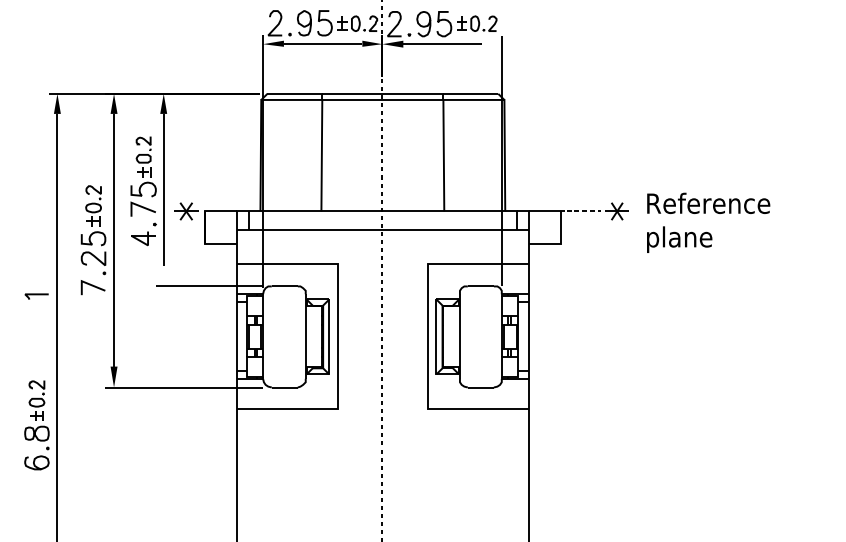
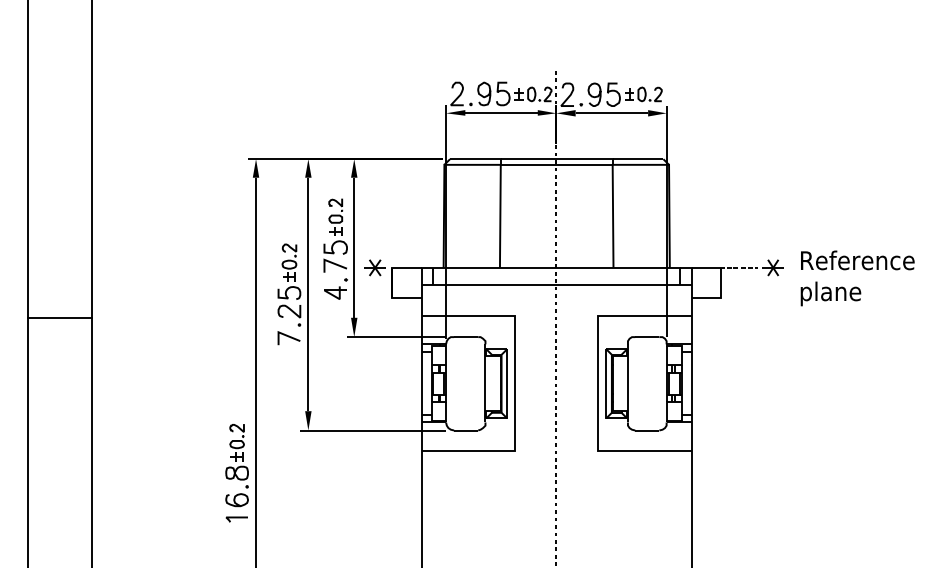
fill: (491, 44) -> (657, 113), added
fill: (163, 276) -> (354, 327), added
curve: (36, 295) -> (236, 518), moved

